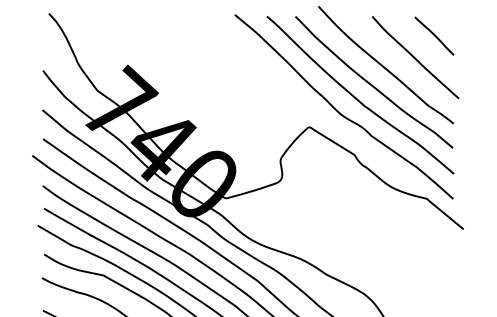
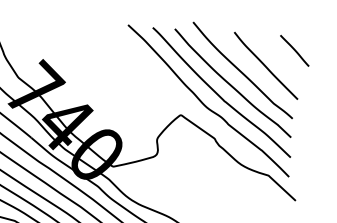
line: (434, 35) -> (294, 50), moved

